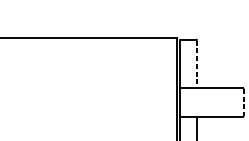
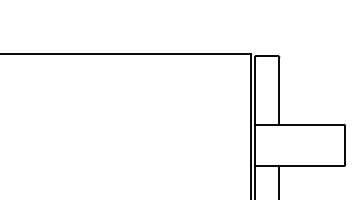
line: (197, 64) -> (279, 91), dashed -> solid
line: (243, 102) -> (345, 145), dashed -> solid

